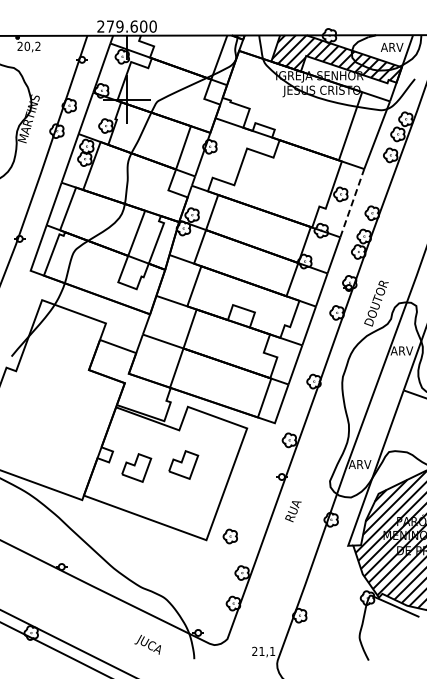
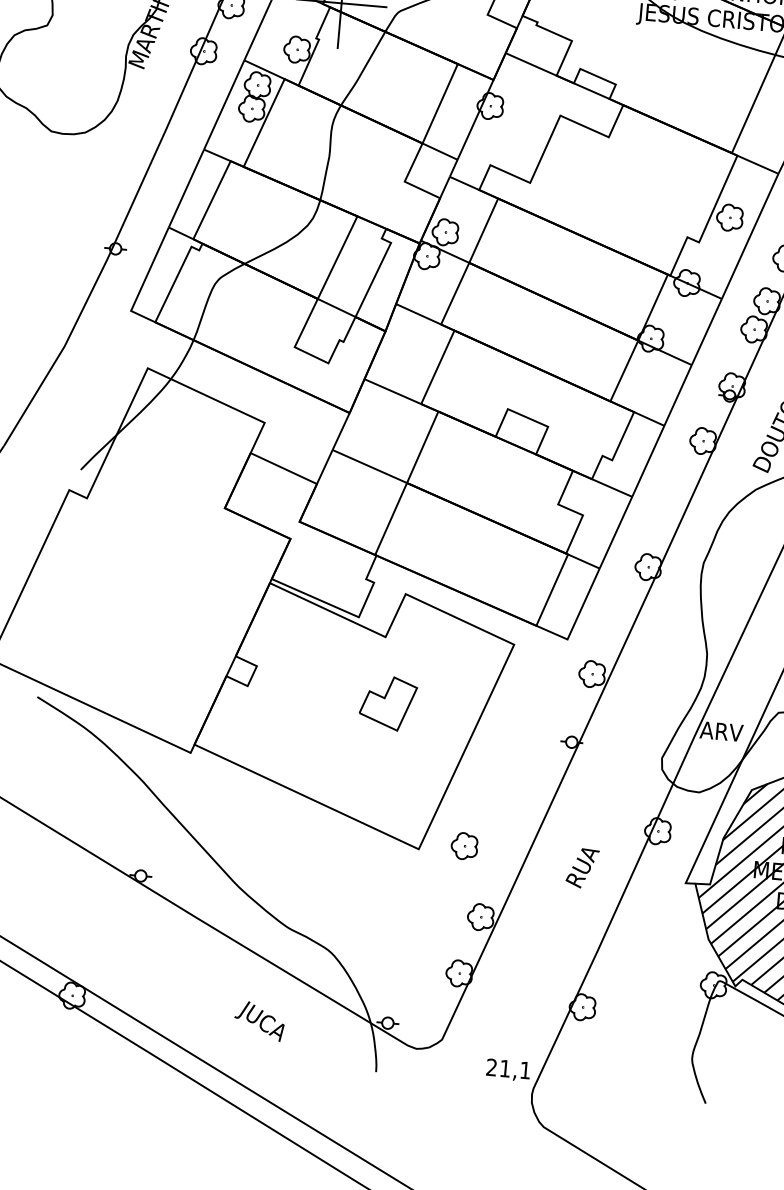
line: (352, 202) -> (750, 235), dashed -> solid
part: (136, 467) -> (298, 700), removed
text: (293, 511) -> (582, 867), moved
text: (147, 644) -> (259, 1020), moved

